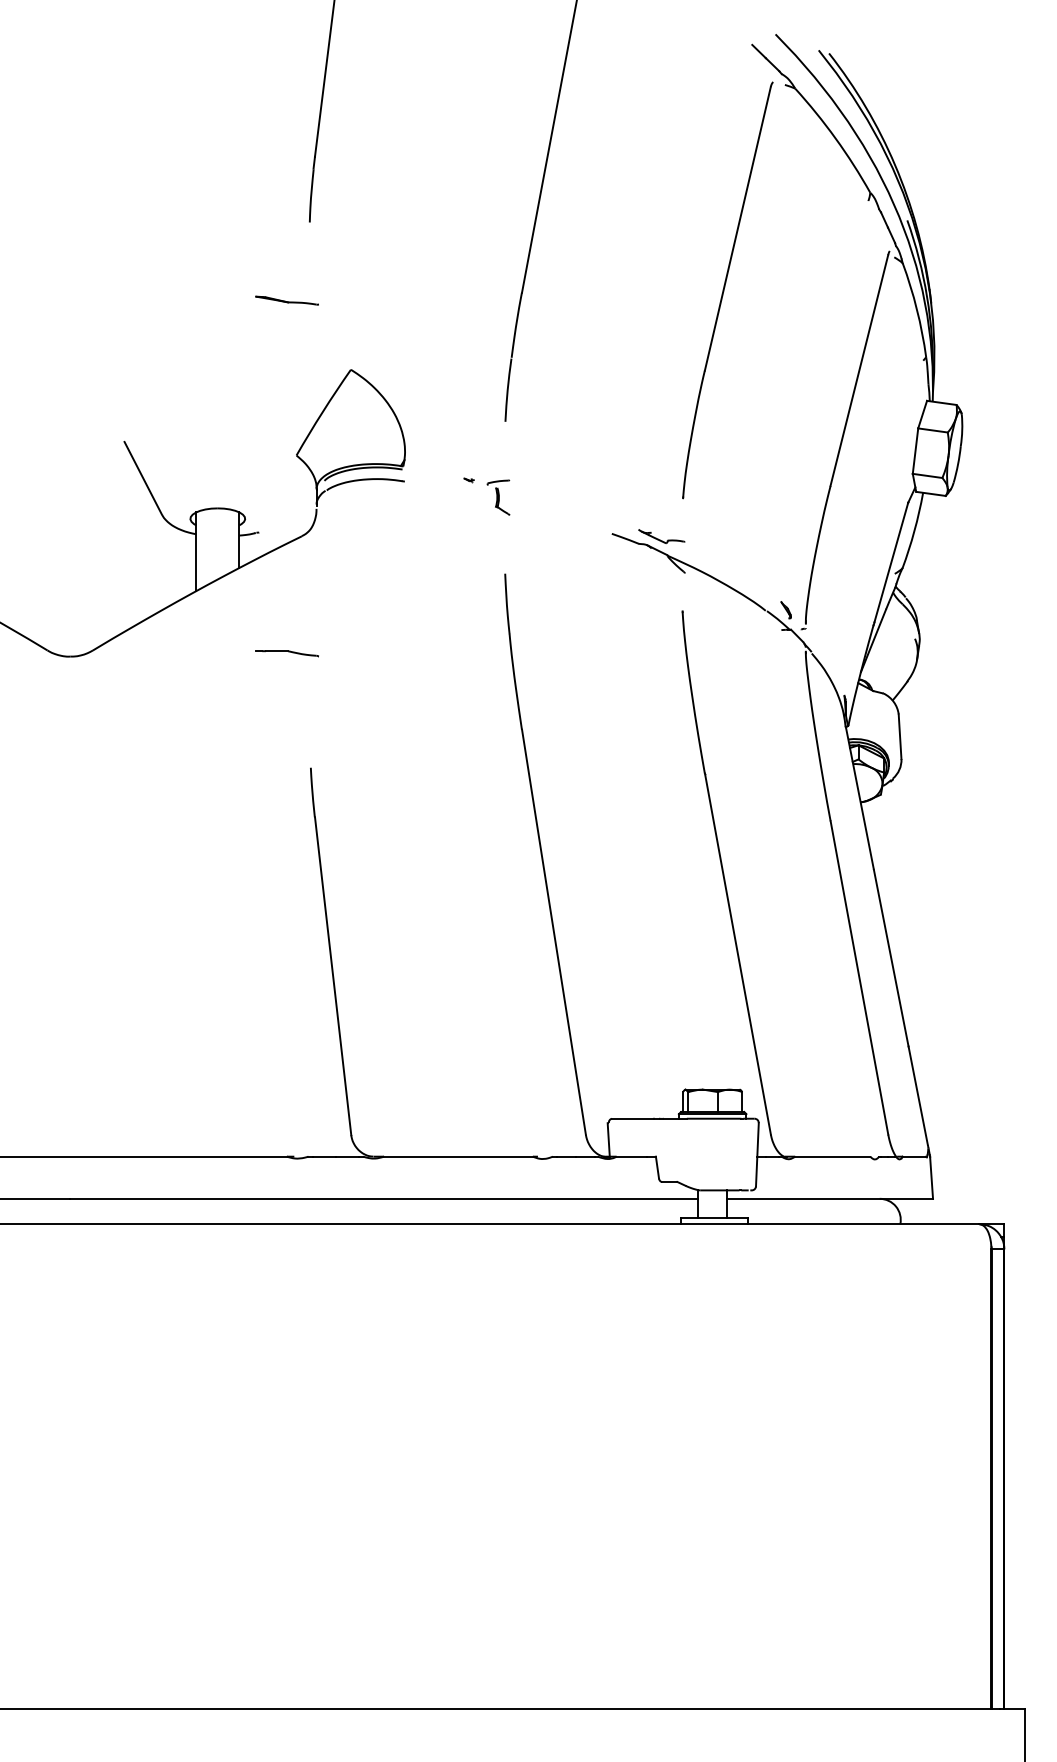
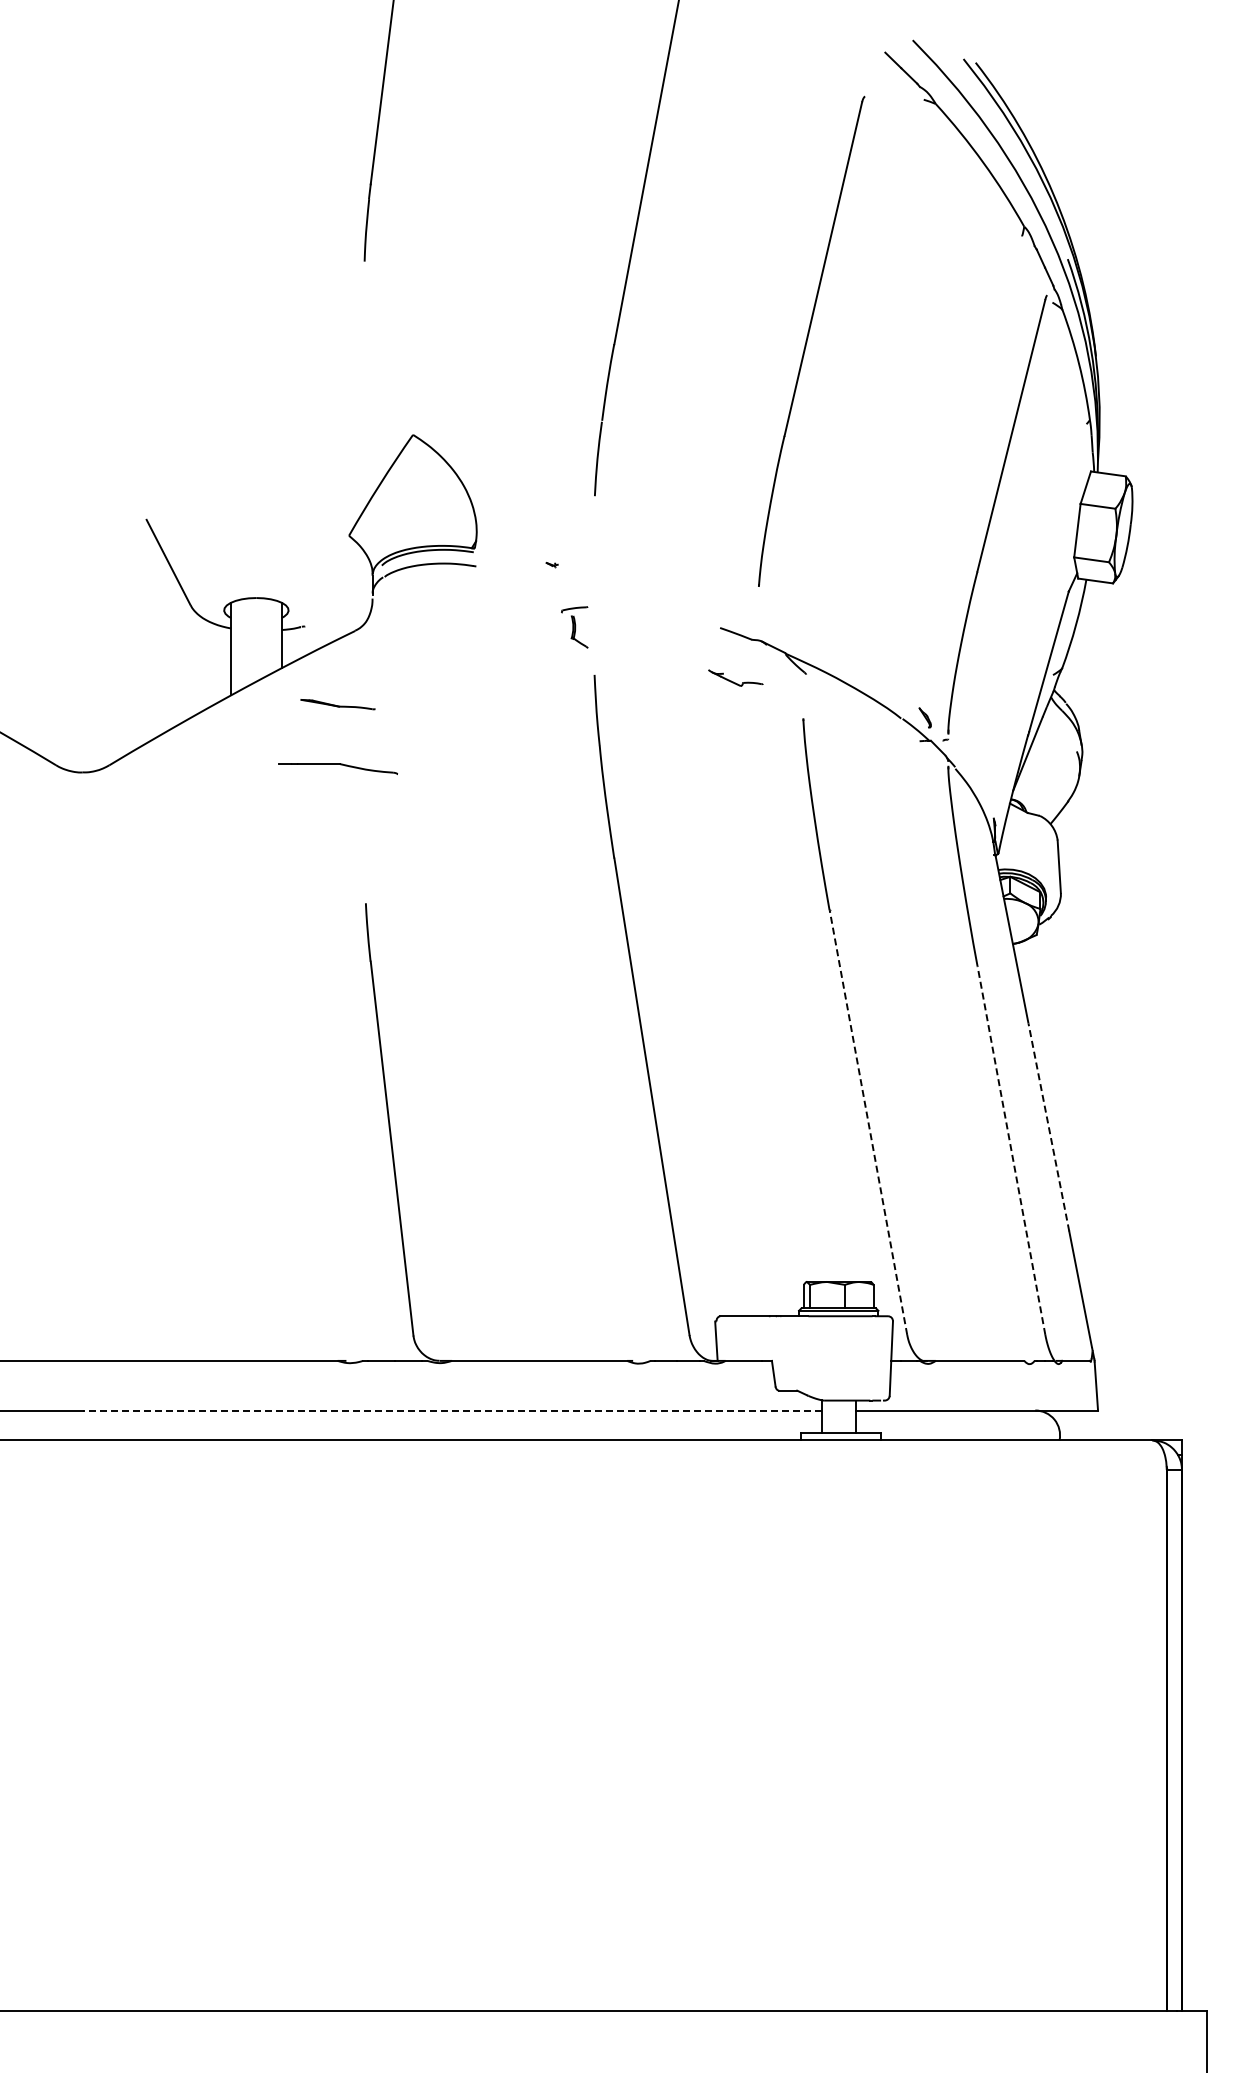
part: (727, 289) -> (811, 340), moved
part: (286, 300) -> (337, 704), moved
part: (498, 497) -> (574, 627), moved
part: (661, 535) -> (735, 677), moved
part: (286, 654) -> (337, 769), size x1.6
line: (737, 954) -> (868, 1122), solid -> dashed
line: (890, 958) -> (1048, 1127), solid -> dashed
line: (859, 977) -> (1011, 1150), solid -> dashed
line: (384, 1198) -> (452, 1410), solid -> dashed

